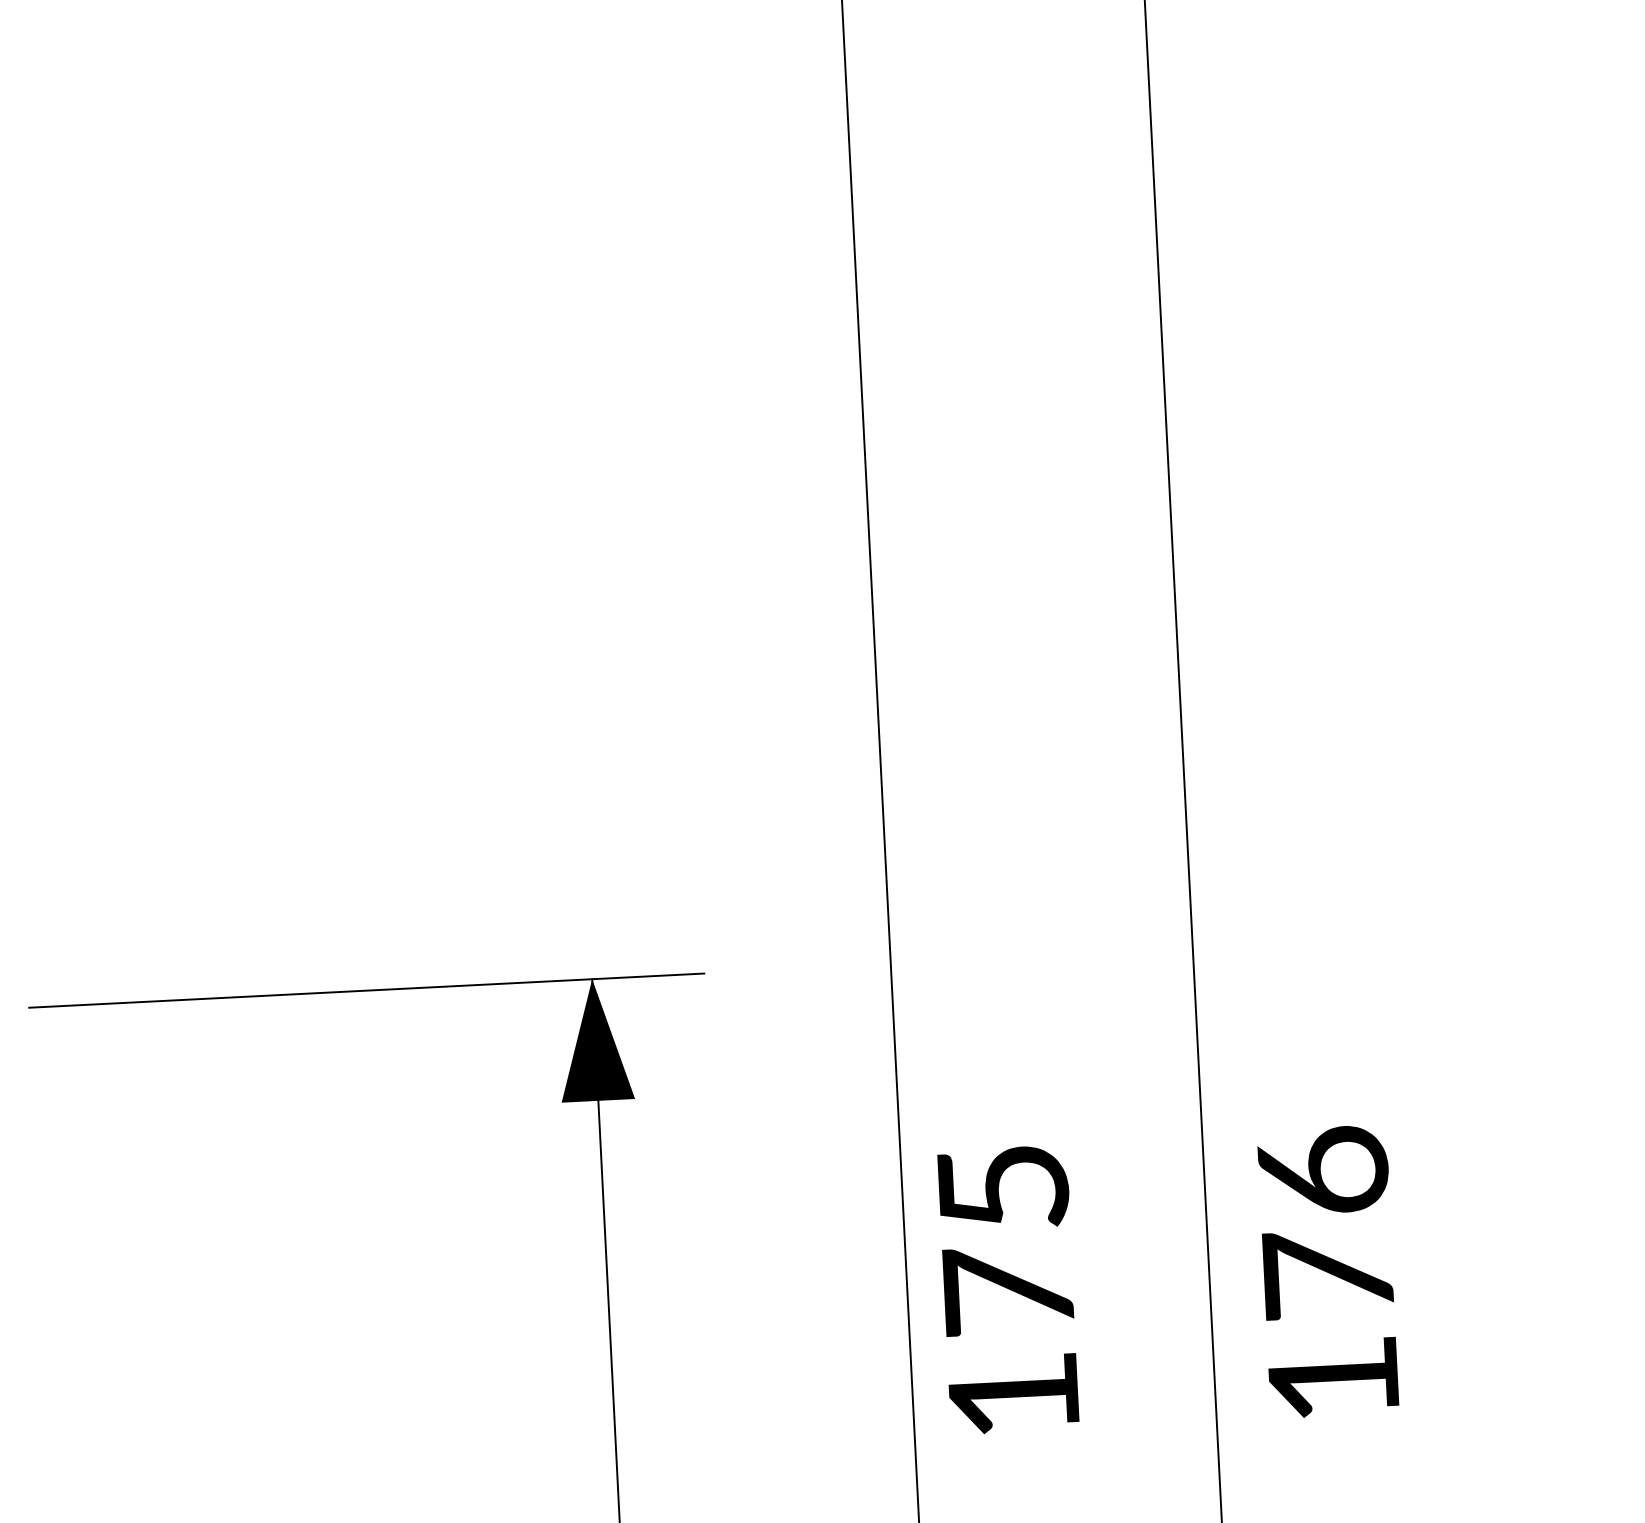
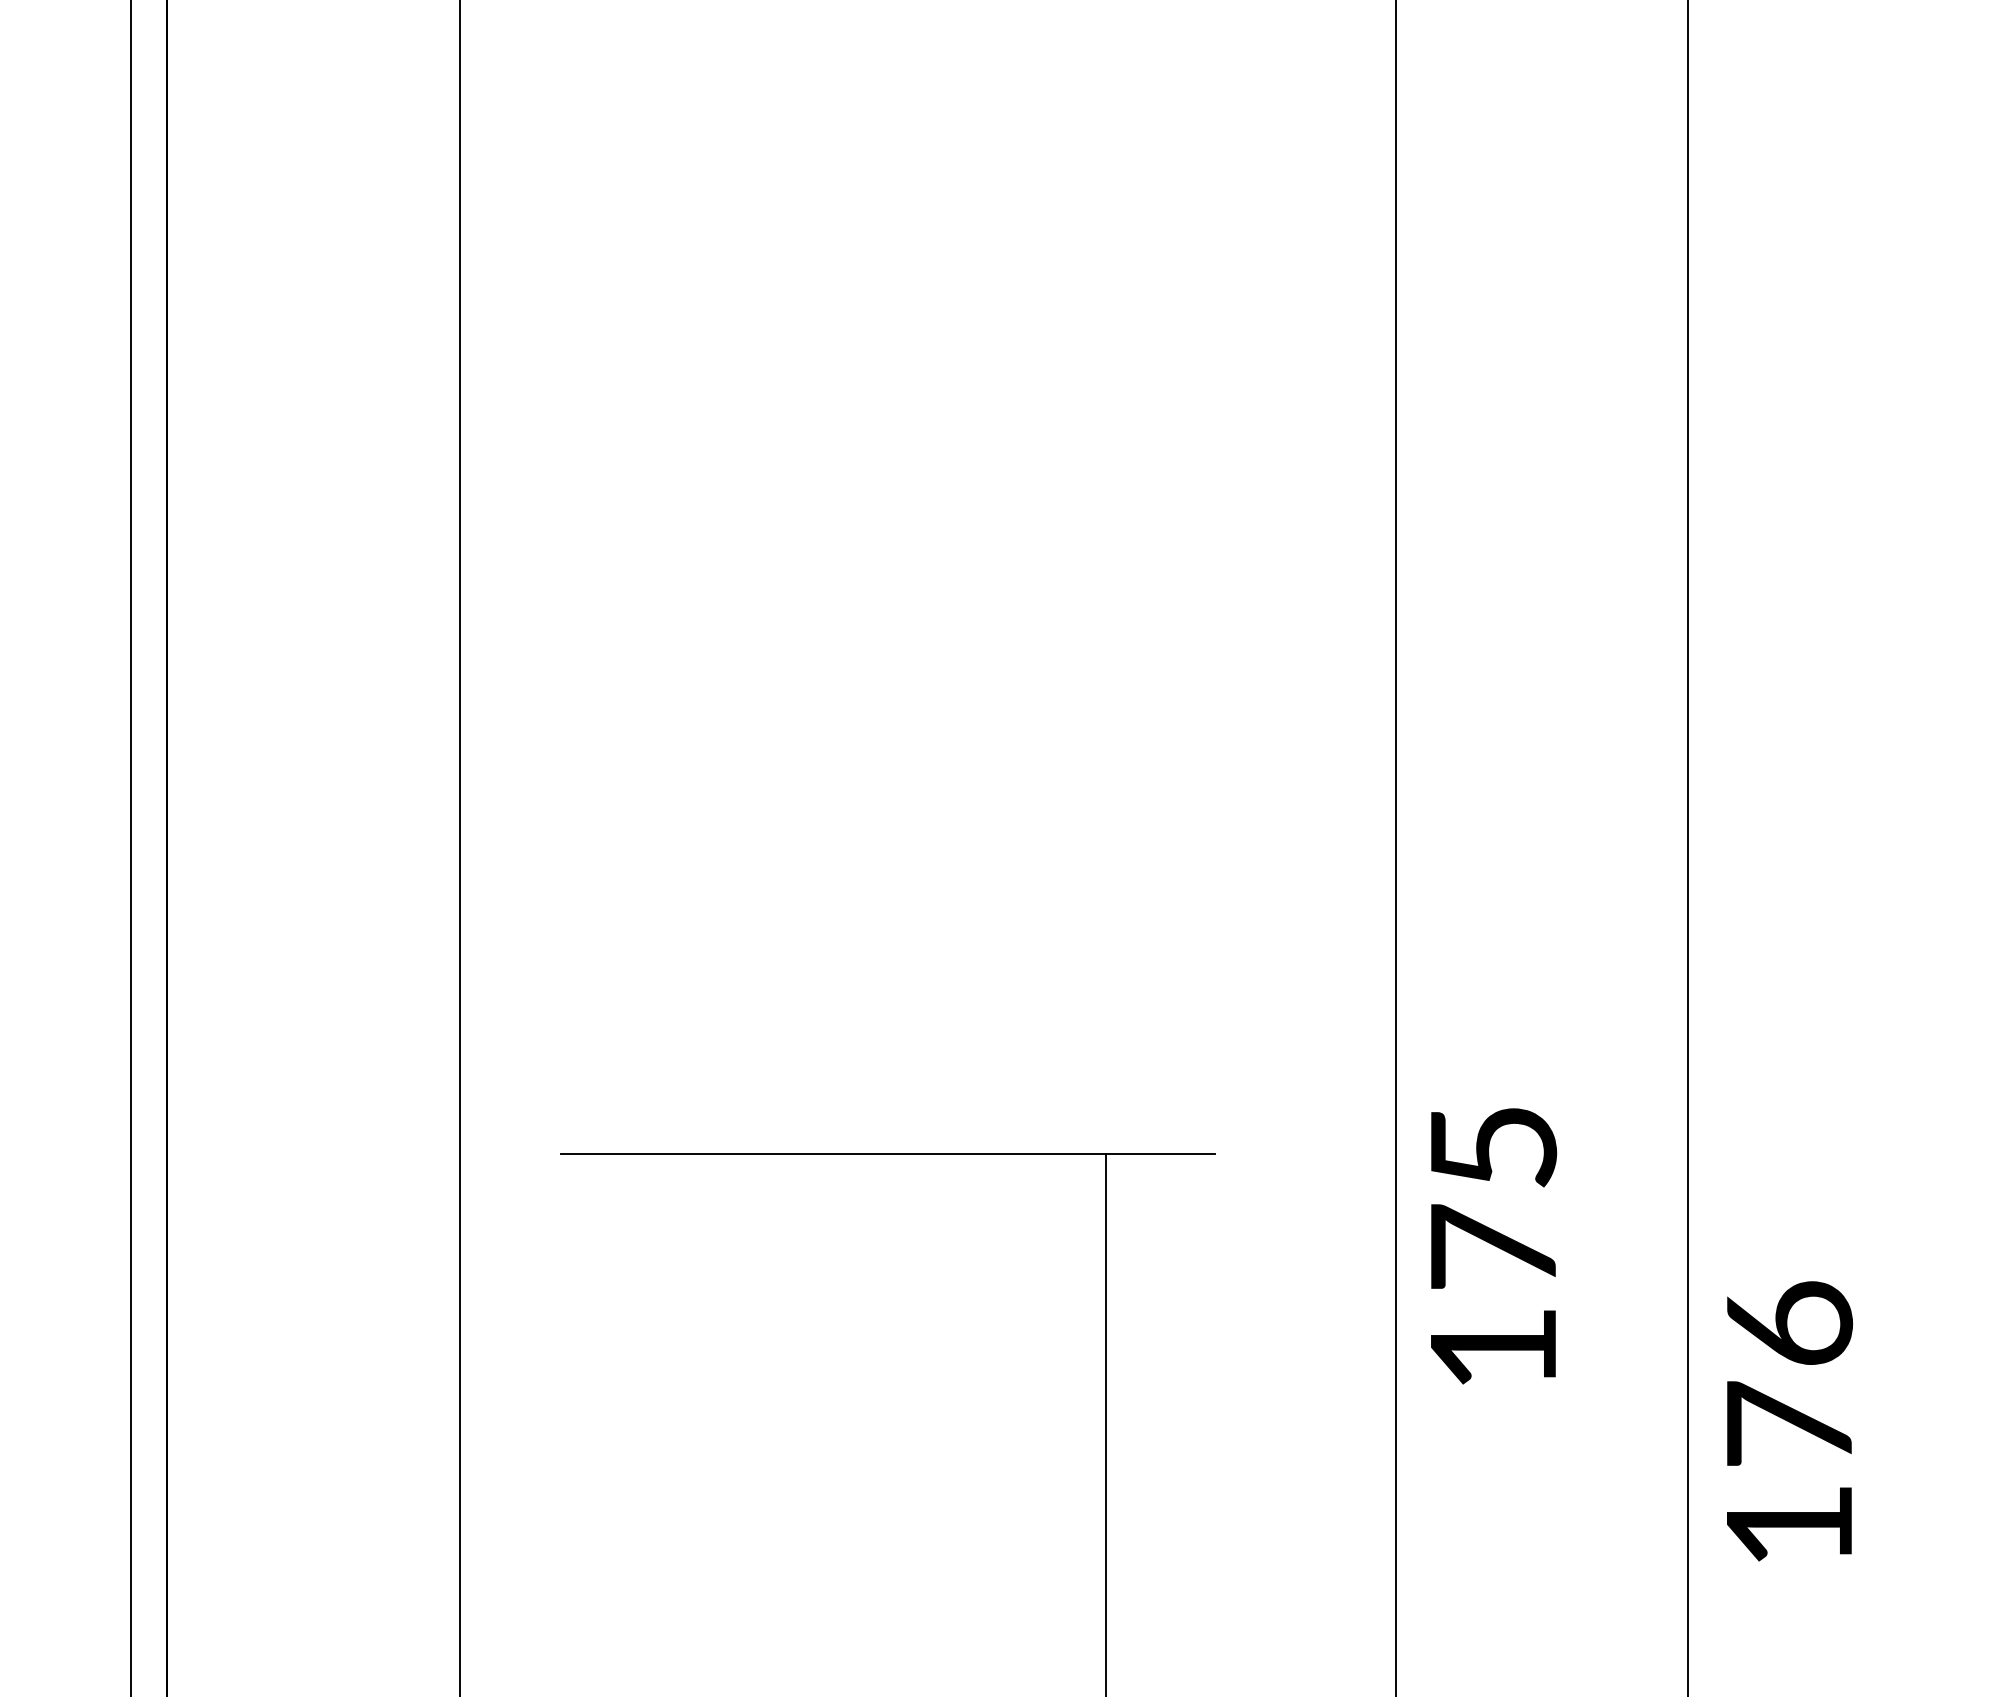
fill: (594, 1040) -> (1105, 1213), removed
text: (1328, 1271) -> (1789, 1421), moved
text: (1009, 1290) -> (1494, 1246), moved

